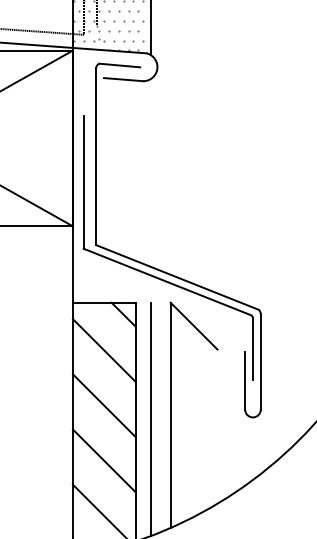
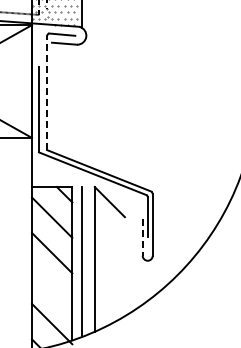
line: (96, 157) -> (47, 93), solid -> dashed
line: (244, 381) -> (142, 237), solid -> dashed
line: (104, 460) -> (52, 288), removed

